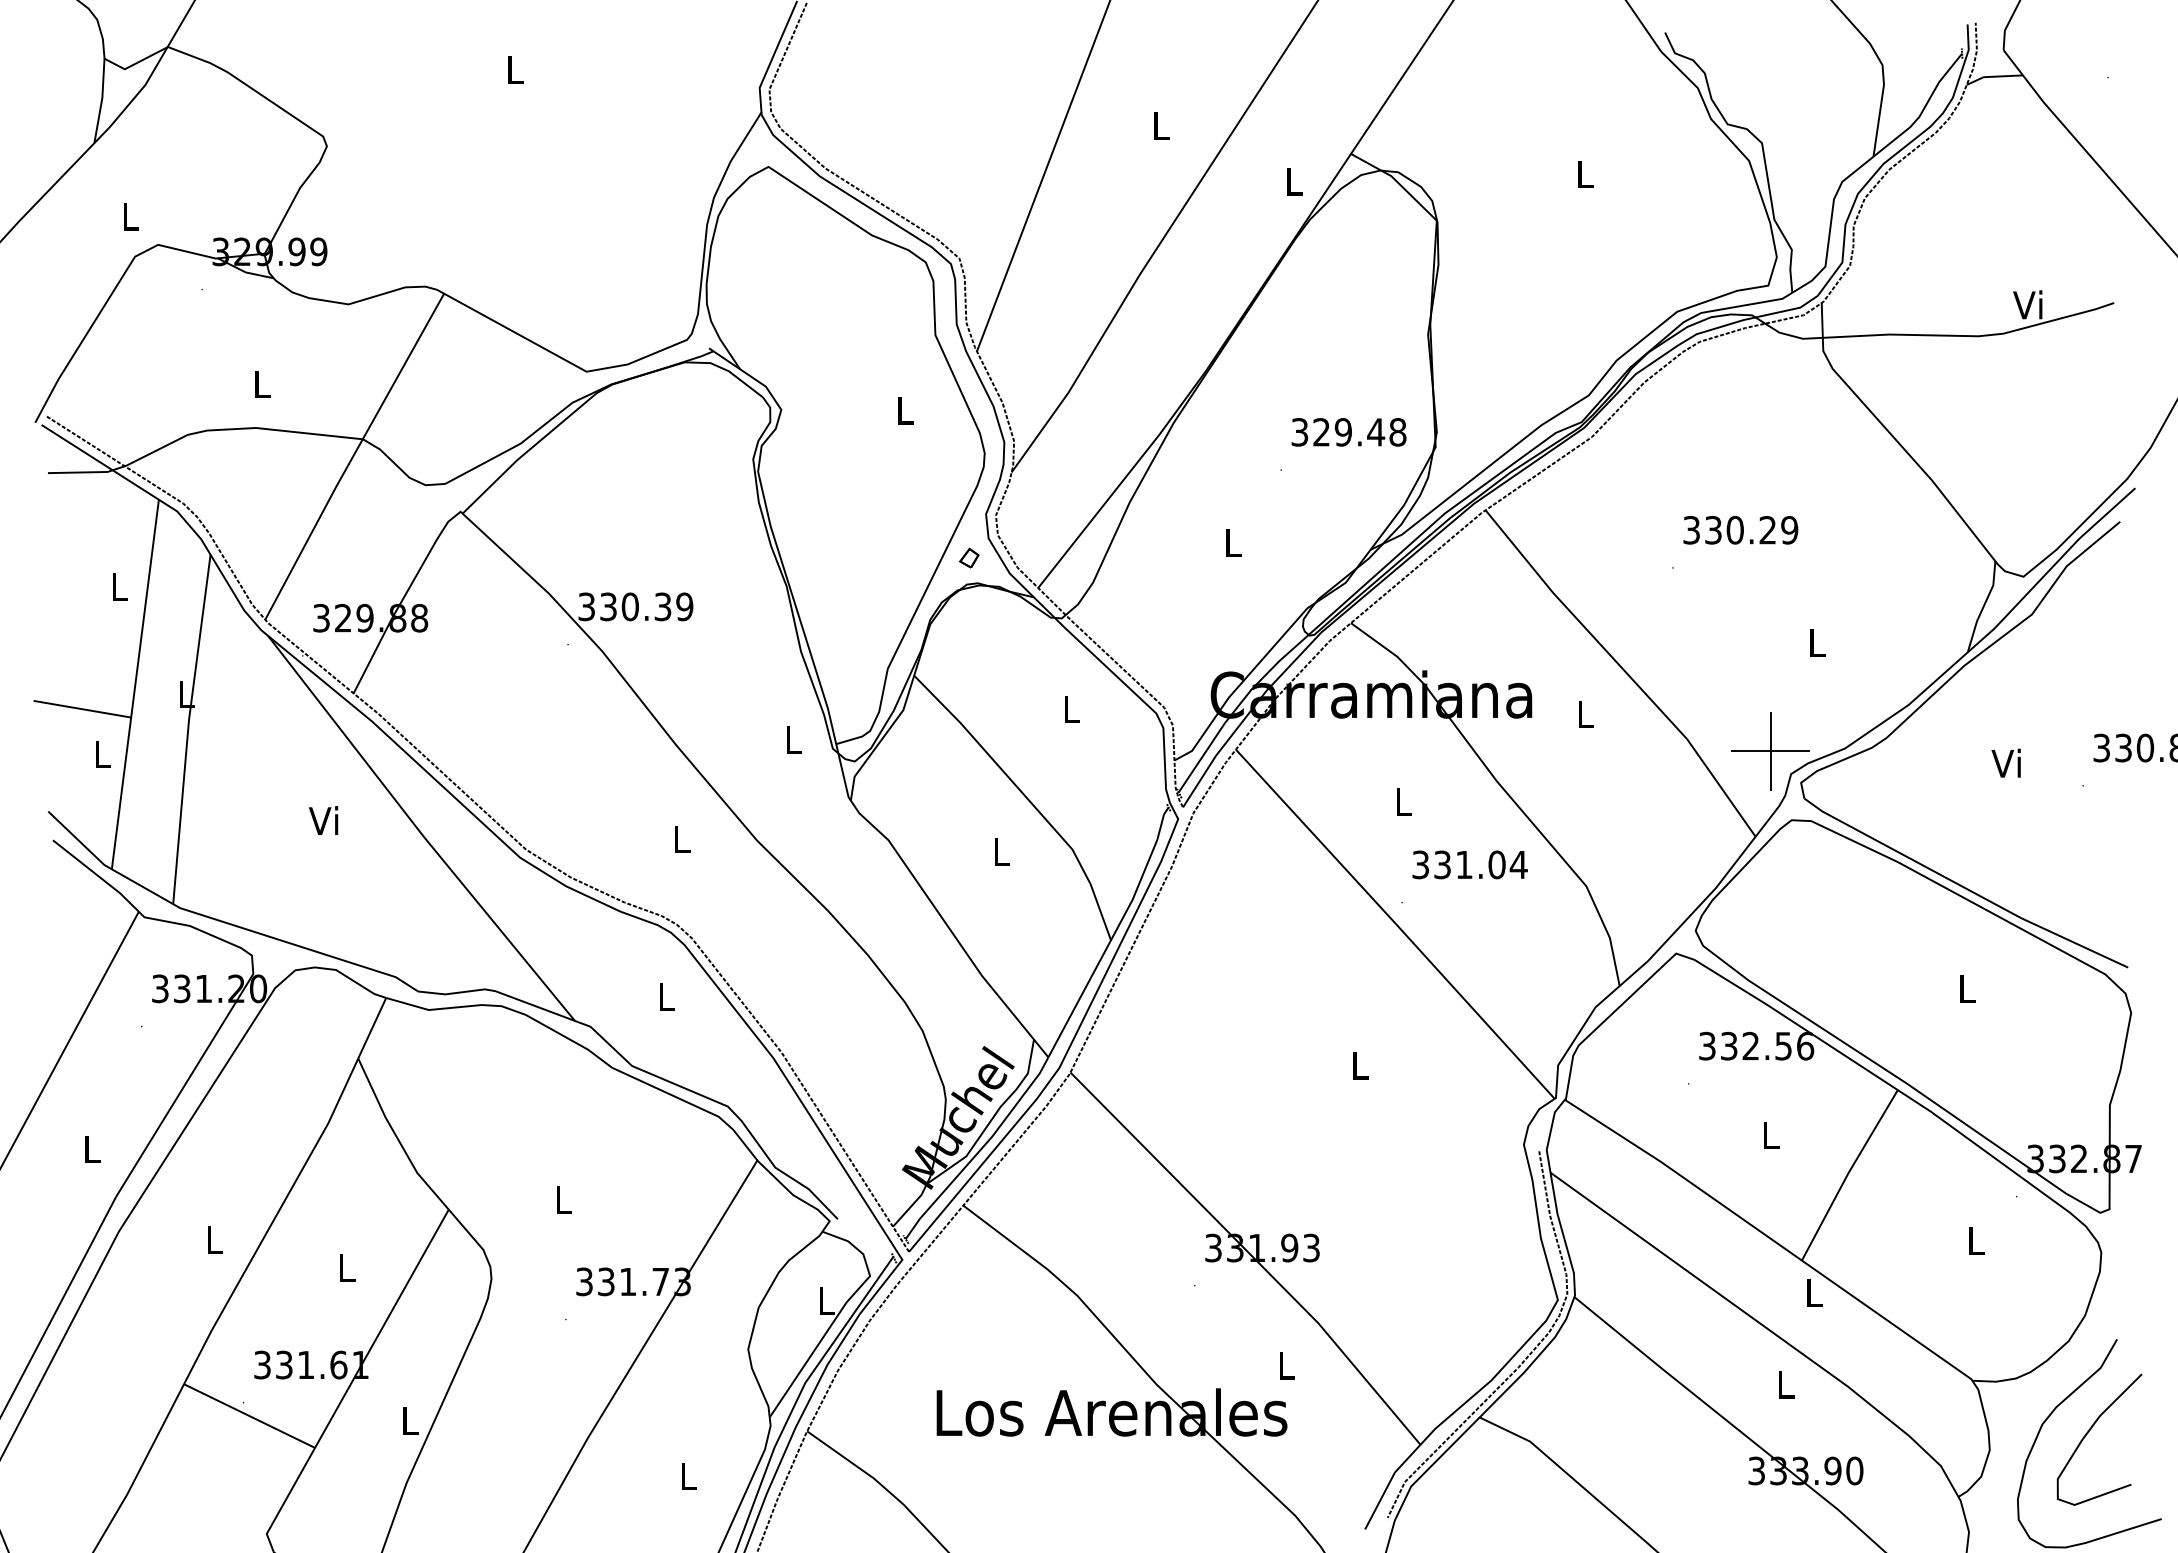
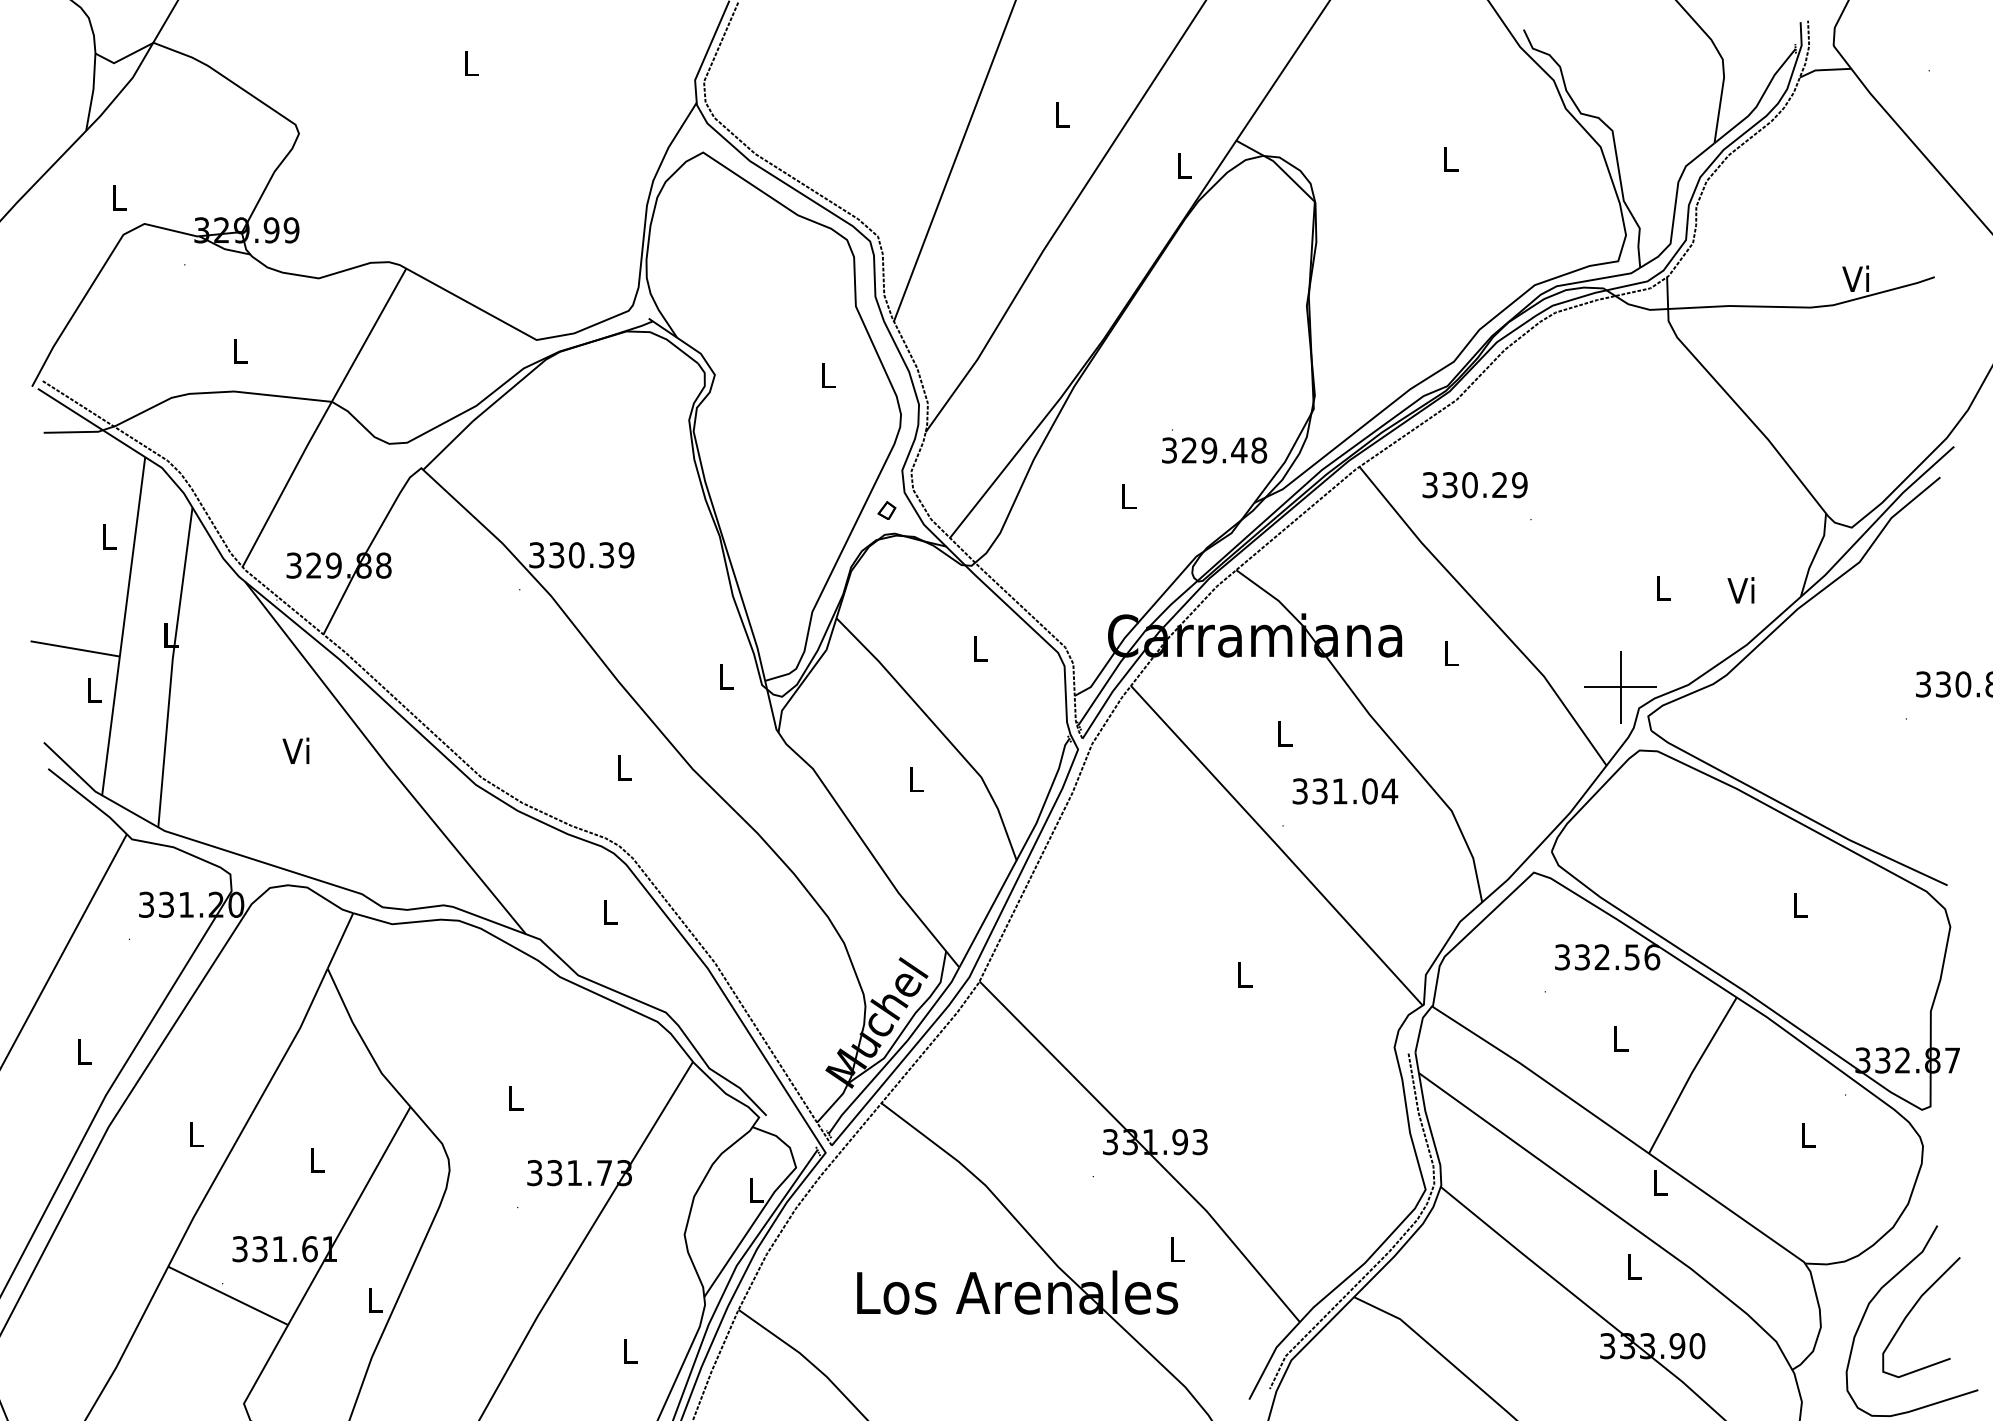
text: (1349, 432) -> (1214, 450), moved
text: (1740, 530) -> (1474, 485), moved
text: (2005, 763) -> (1740, 590), moved

